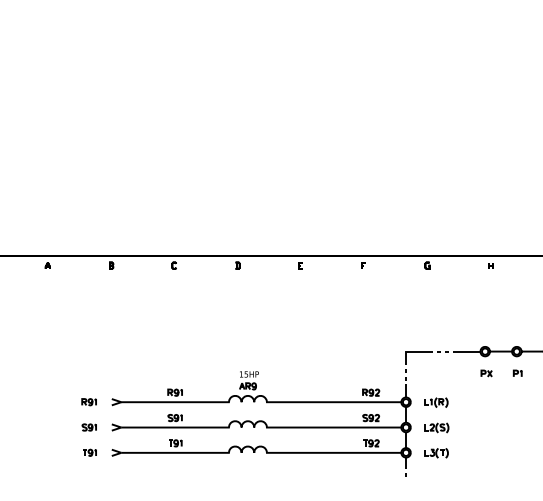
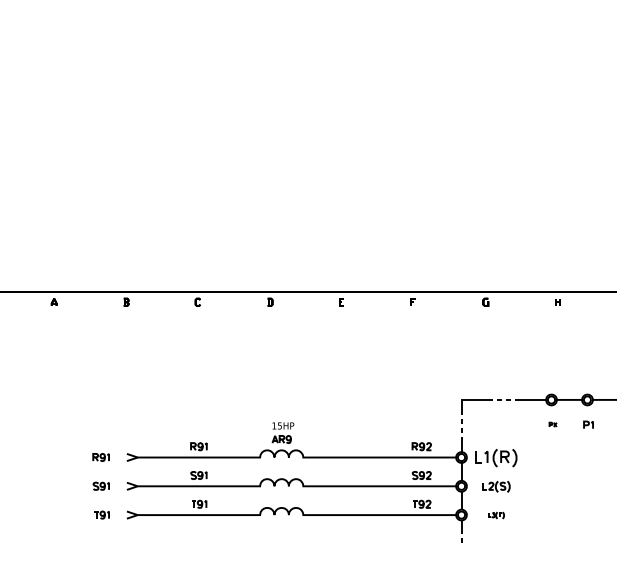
part: (486, 373) -> (552, 424), size x0.6
part: (435, 402) -> (495, 457), size x1.6
part: (436, 453) -> (496, 515), size x0.6

